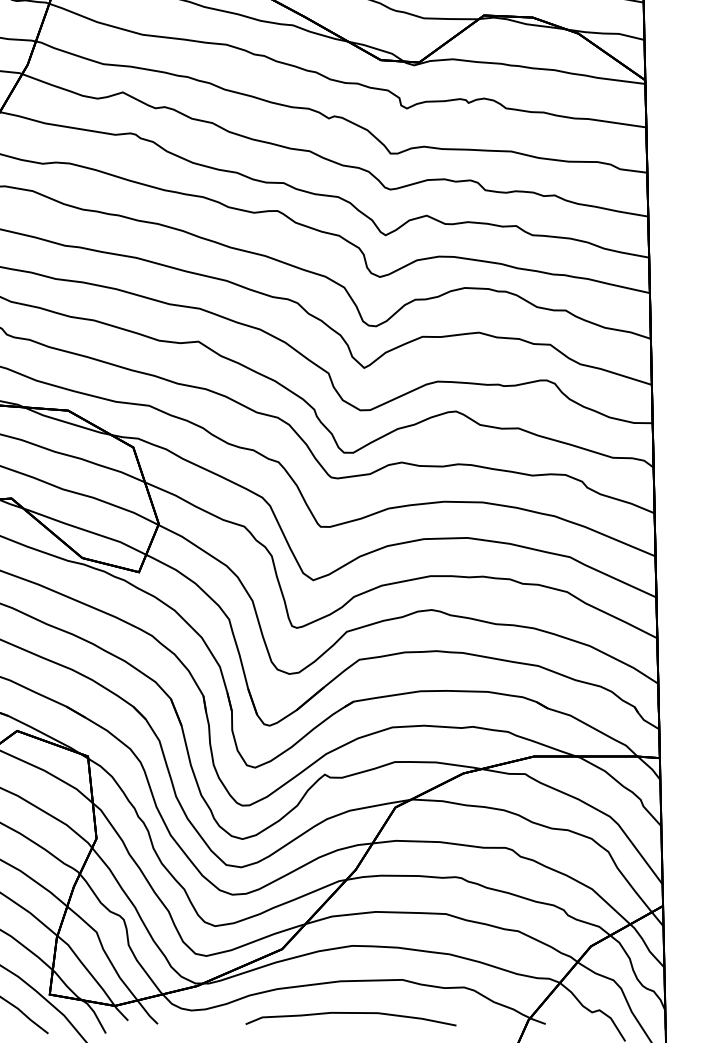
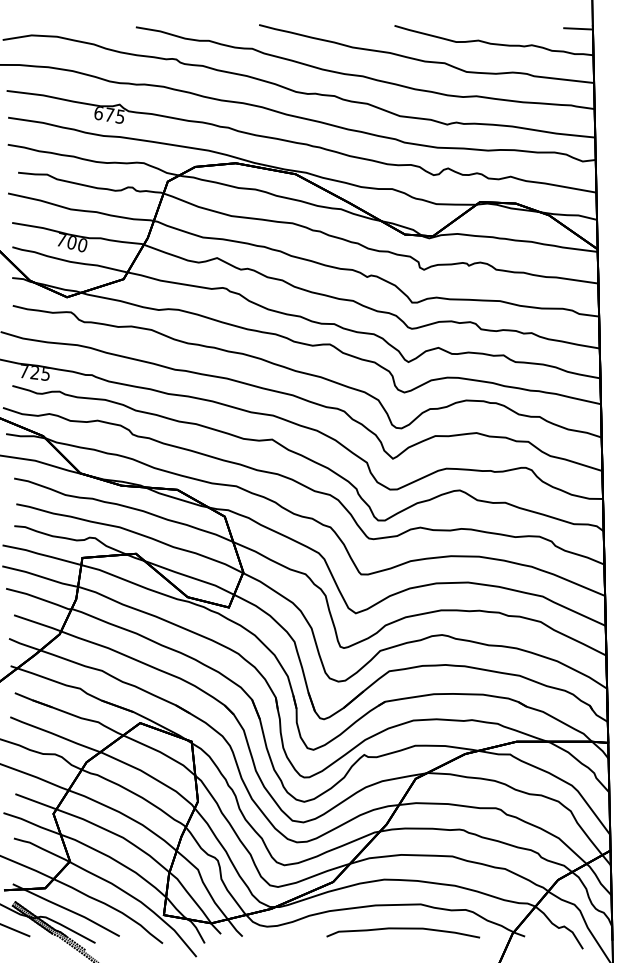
curve: (351, 1014) -> (403, 929), moved

